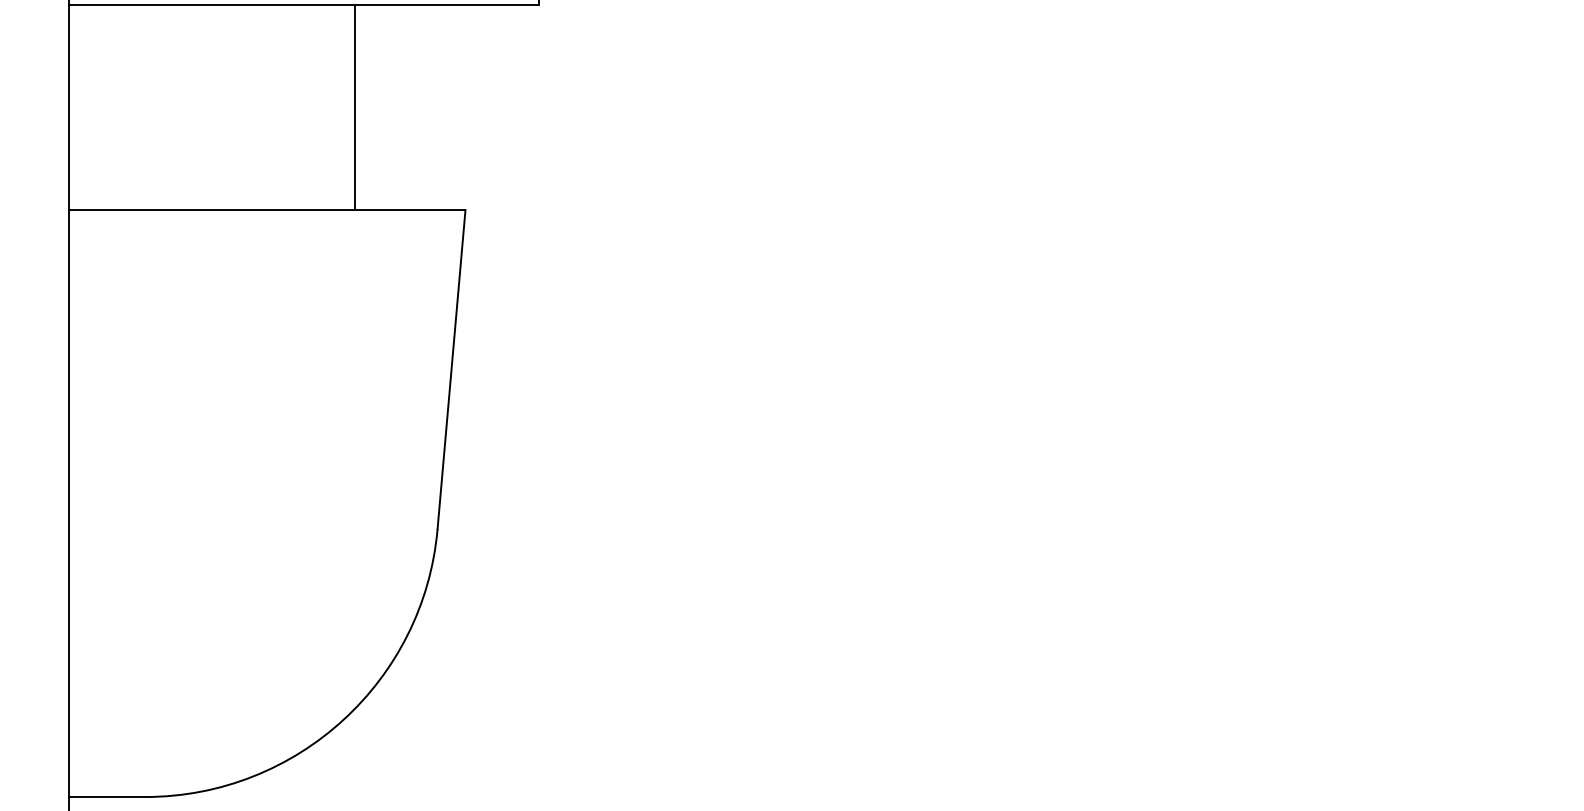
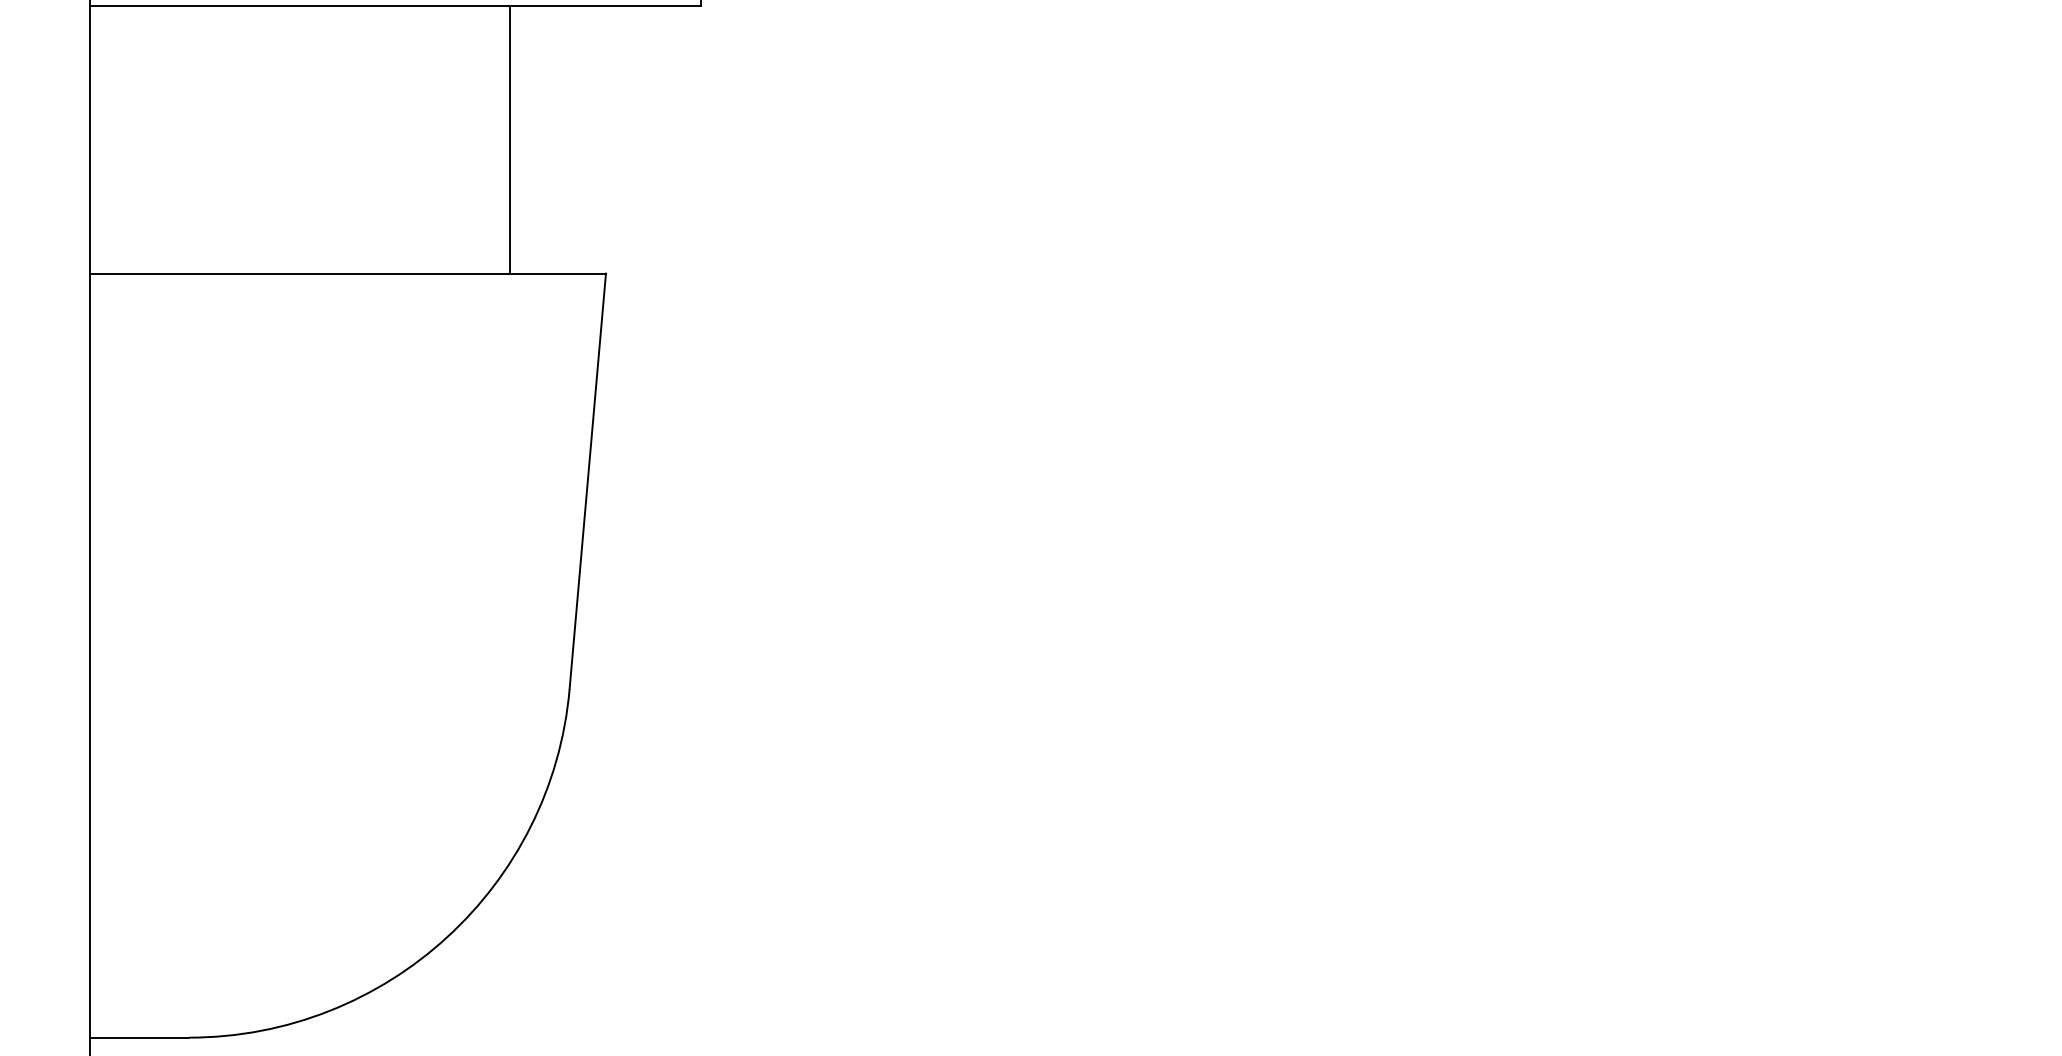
line: (355, 107) -> (510, 139), moved

